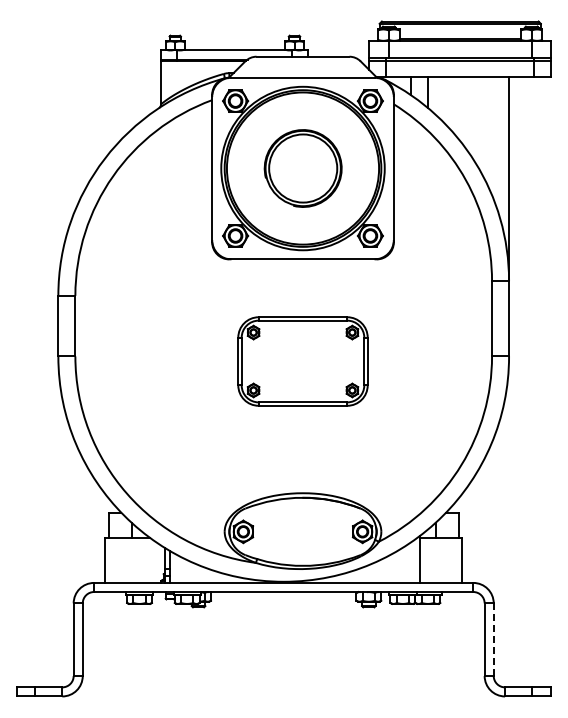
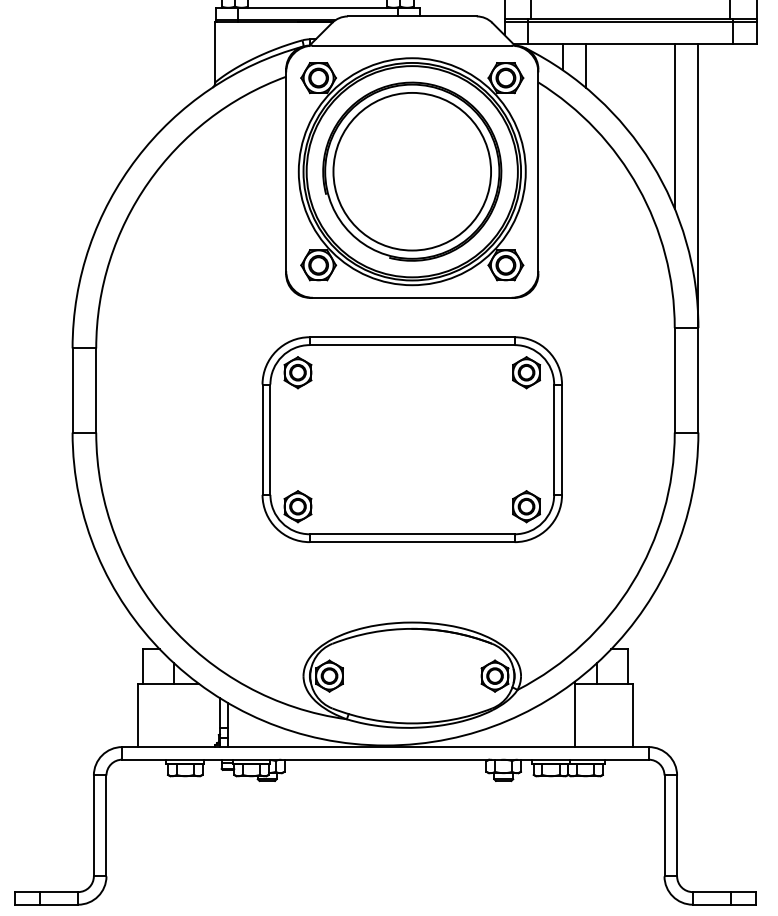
line: (492, 135) -> (675, 125), added
part: (303, 168) -> (412, 171), size x1.67
part: (302, 361) -> (411, 439), size x1.67
line: (493, 640) -> (676, 827), dashed -> solid

